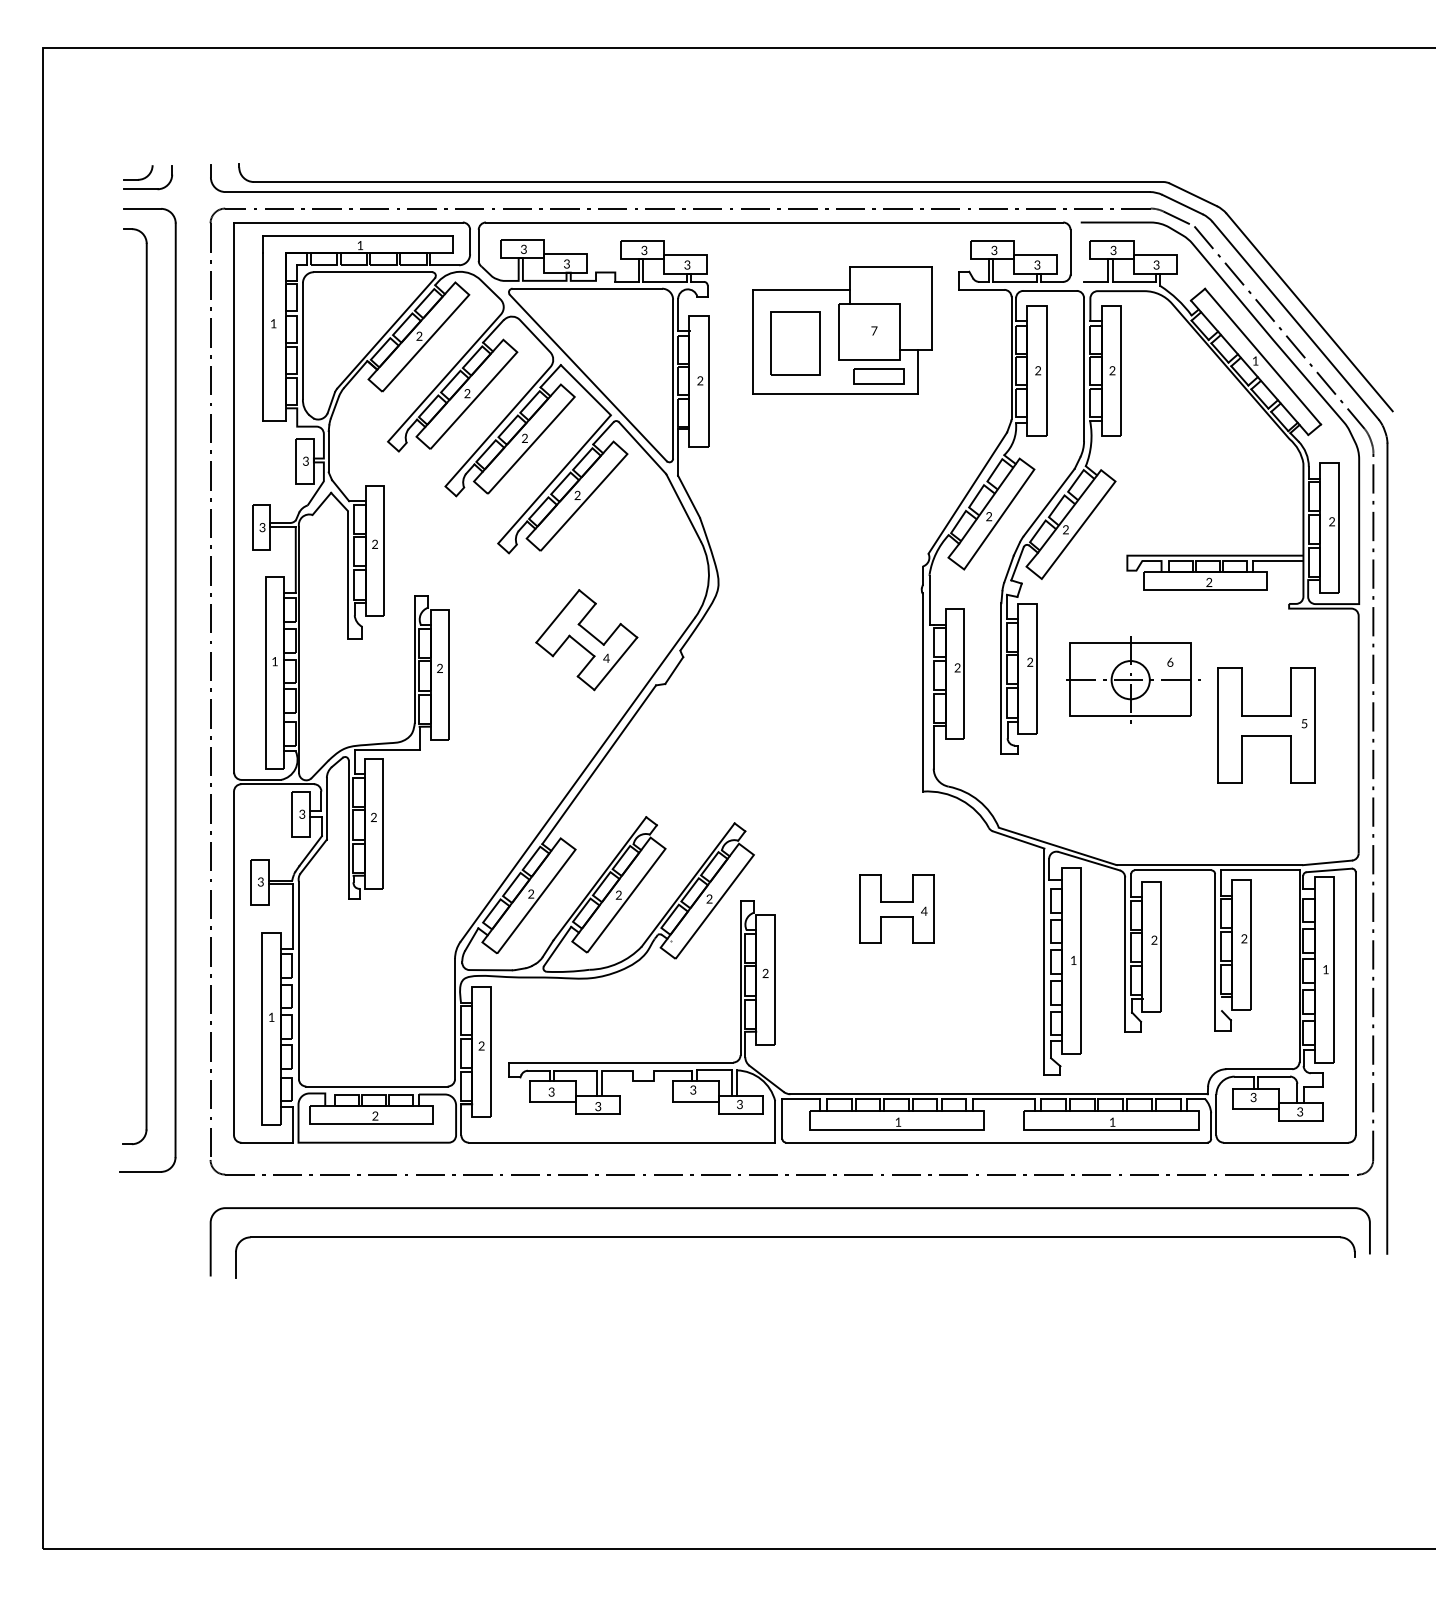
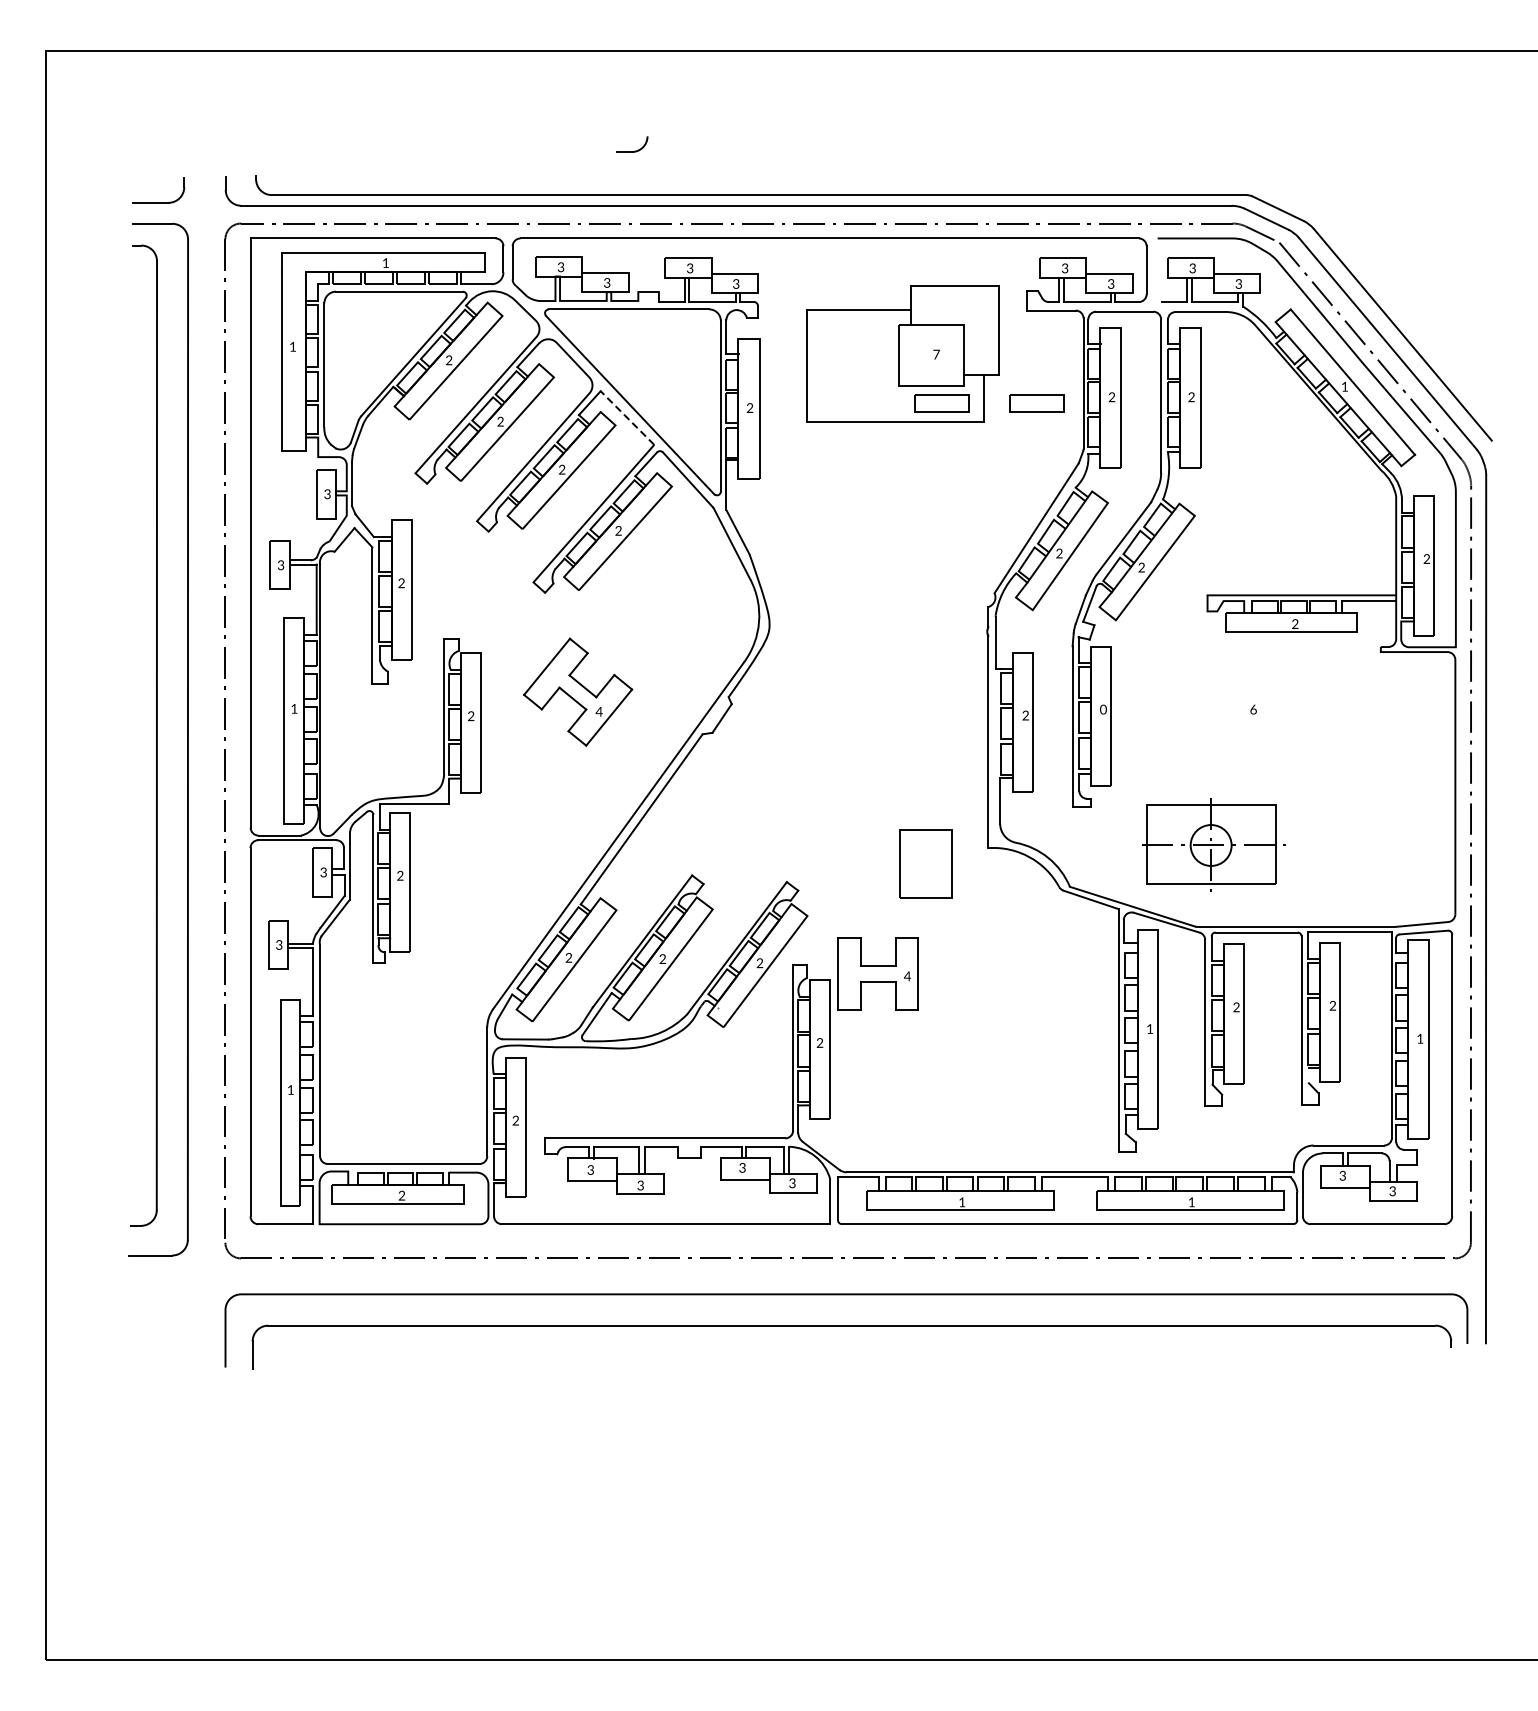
part: (138, 172) -> (632, 144), moved
part: (795, 343) -> (925, 864), moved
part: (967, 376) -> (1036, 403), added
line: (585, 389) -> (627, 417), solid -> dashed
part: (586, 640) -> (577, 692), moved
text: (1030, 663) -> (1103, 710), 2 -> 0
part: (1133, 679) -> (1214, 844), moved
part: (1266, 725) -> (1356, 777), removed
part: (896, 908) -> (877, 973), moved

